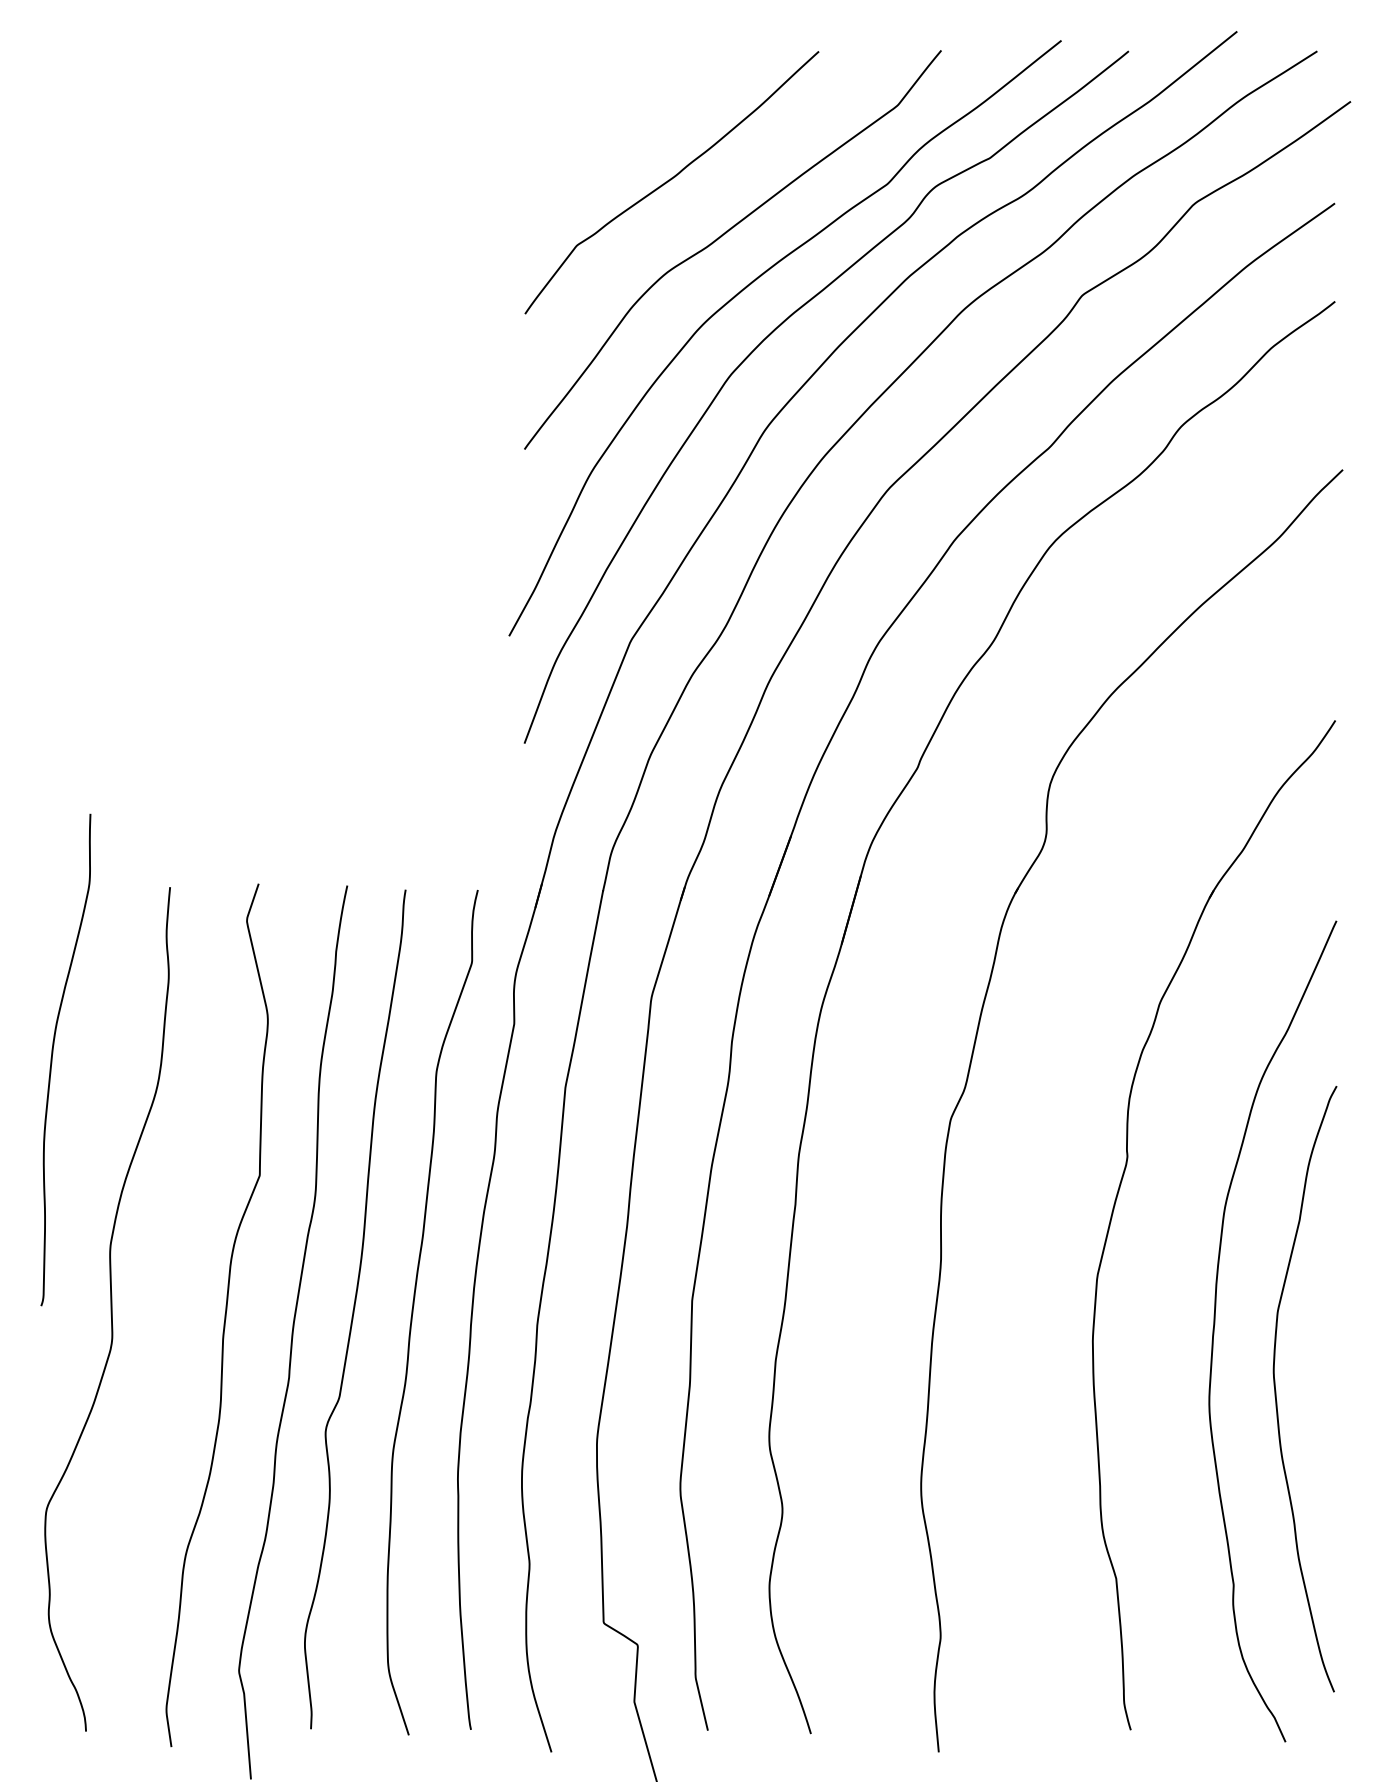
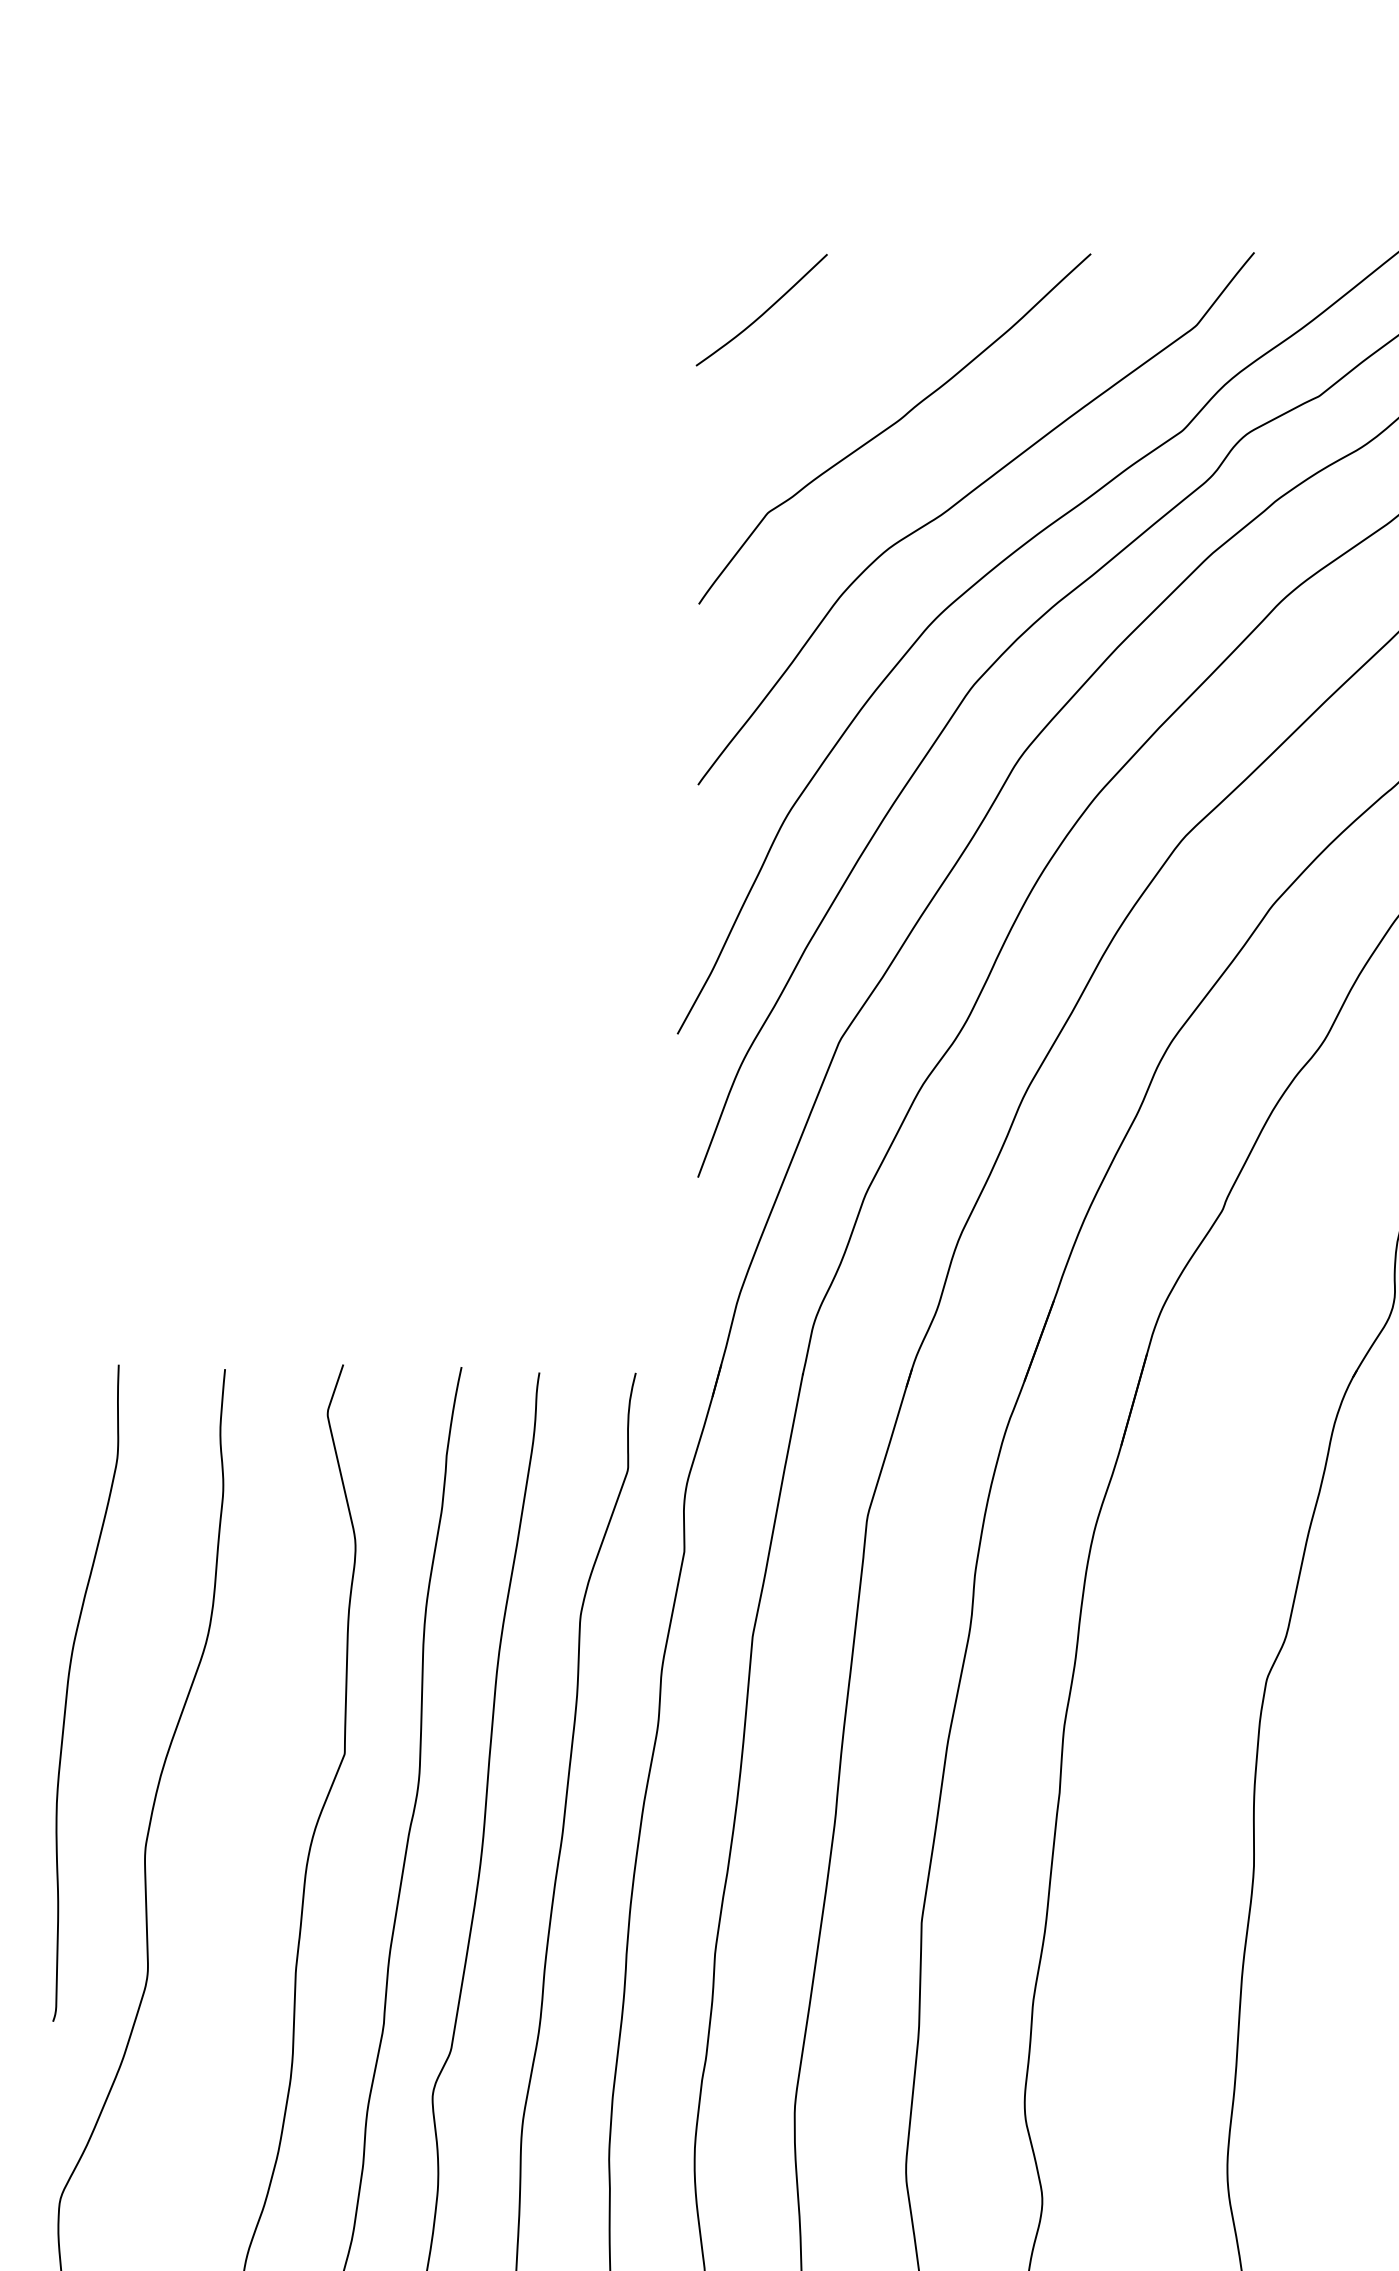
curve: (573, 95) -> (763, 312), added
curve: (52, 1059) -> (68, 1692), moved

